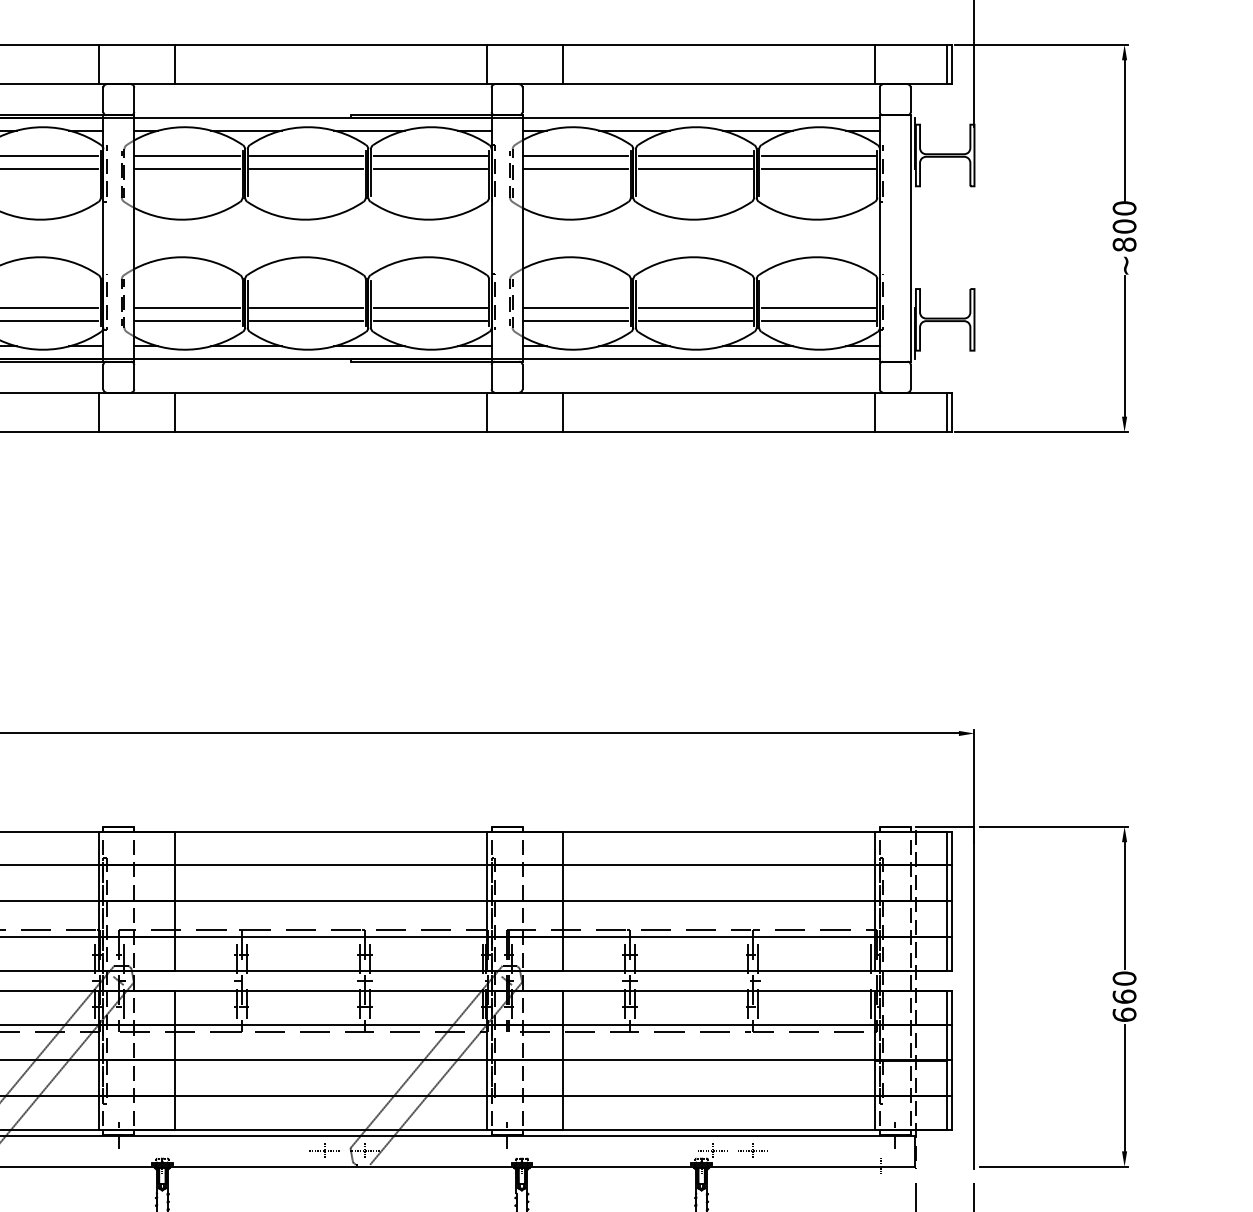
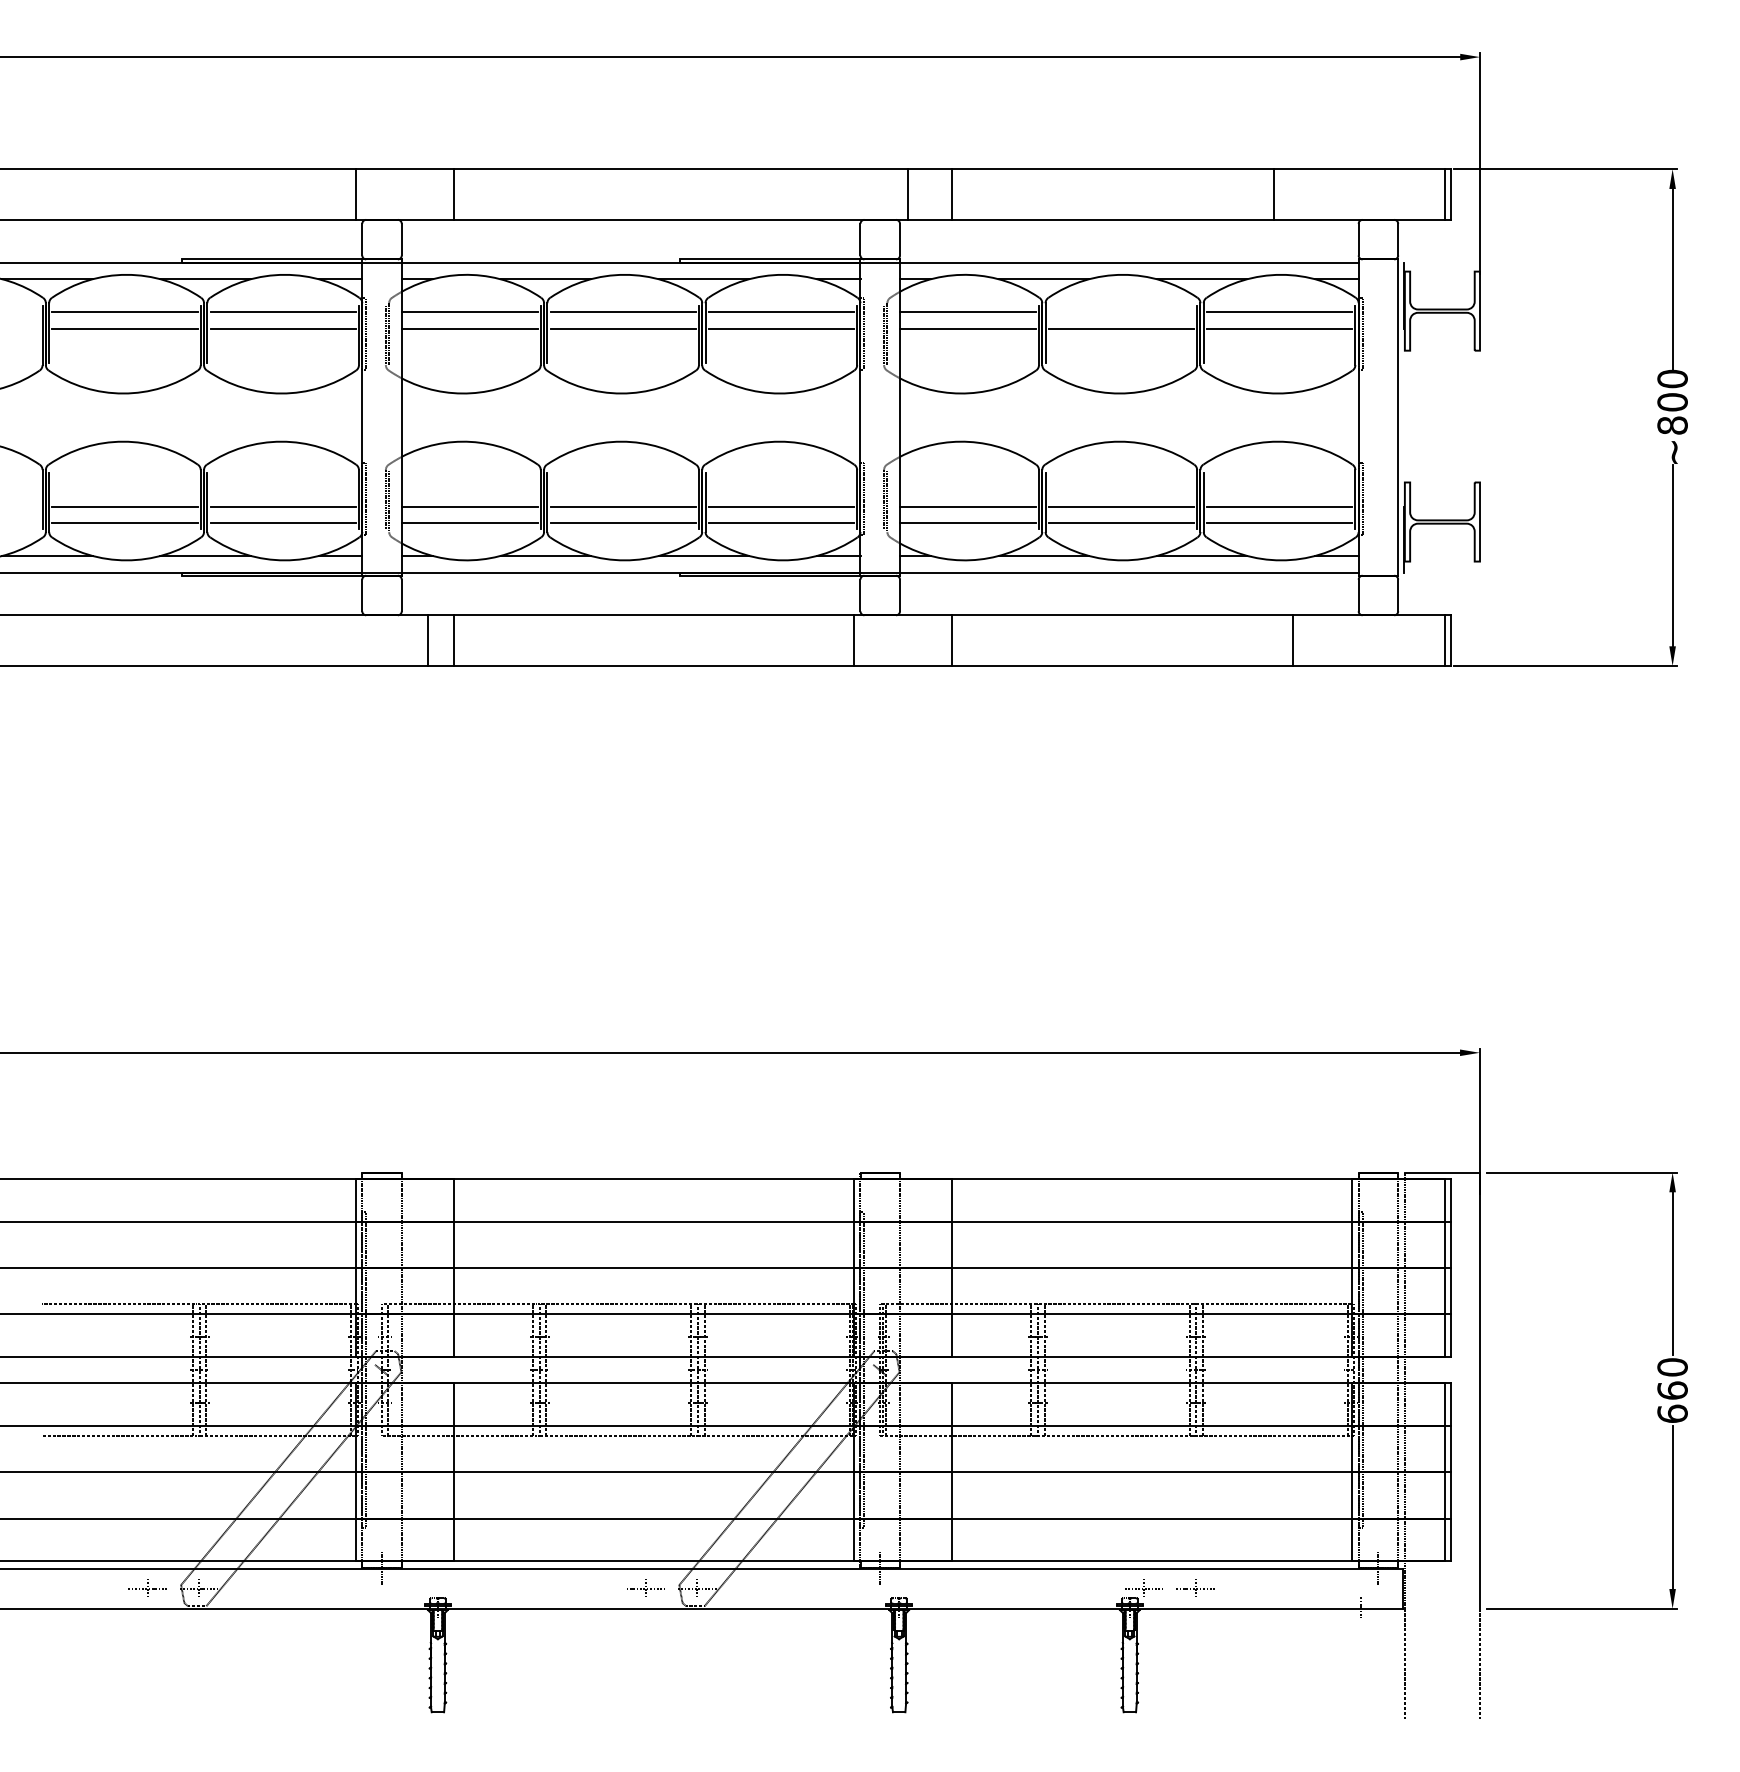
line: (487, 64) -> (908, 194), moved
line: (875, 64) -> (1274, 194), moved
line: (694, 156) -> (1120, 312), removed
line: (98, 412) -> (427, 640), moved
line: (875, 412) -> (1293, 640), moved

